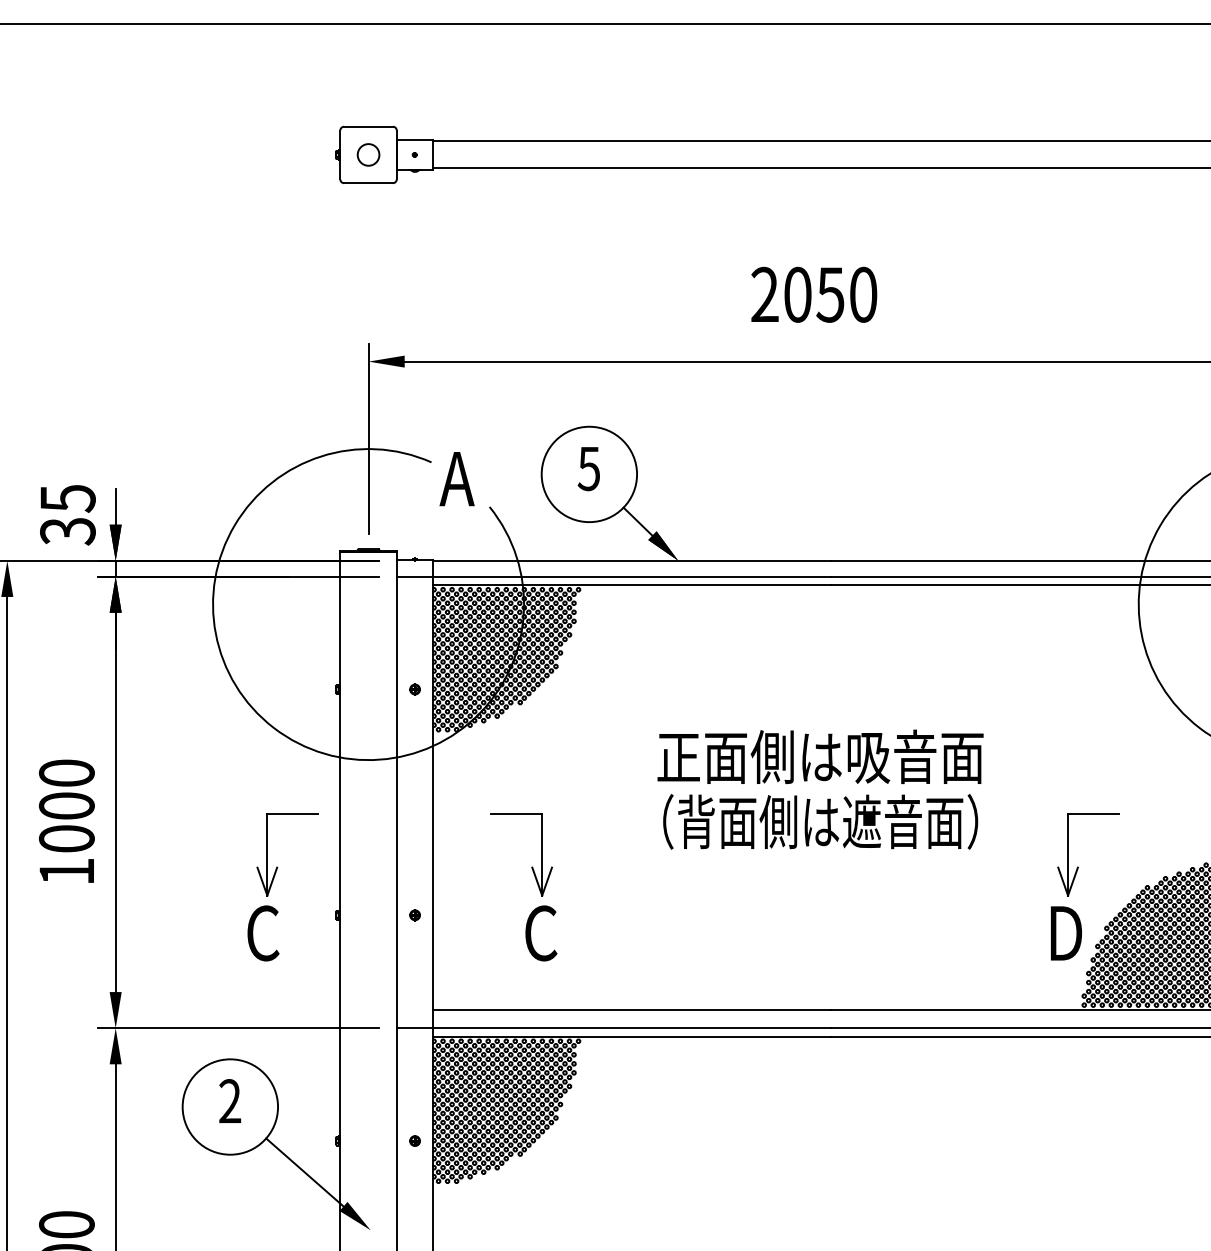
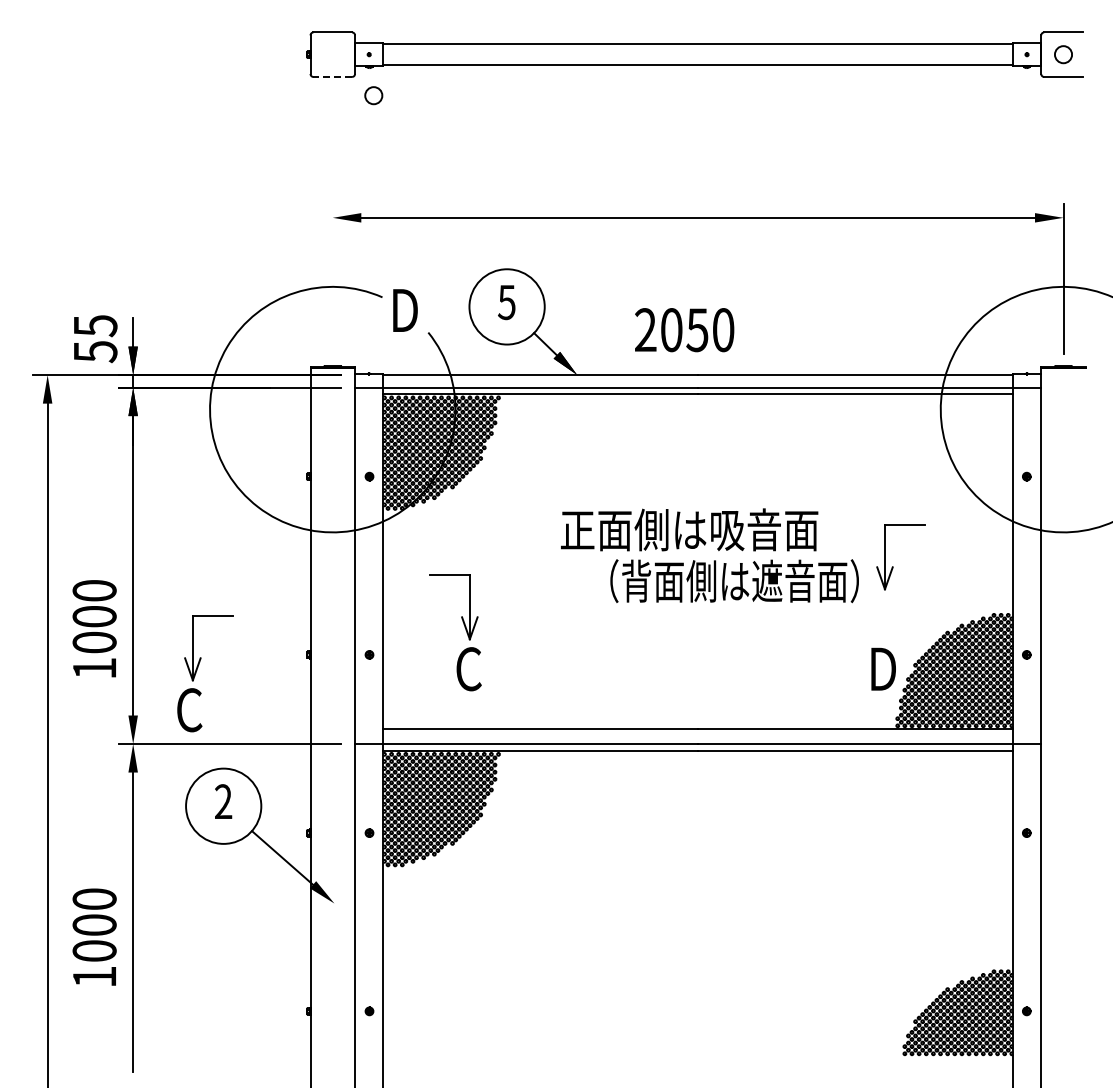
circle: (368, 154) -> (373, 95), moved
line: (368, 182) -> (332, 76), solid -> dashed
text: (814, 295) -> (684, 330), moved
line: (368, 438) -> (332, 278), removed
text: (456, 478) -> (402, 310), A -> D
text: (67, 530) -> (95, 351), 35 -> 55
text: (66, 821) -> (94, 628), moved
text: (820, 822) -> (734, 581), moved
part: (1078, 866) -> (893, 566), moved
part: (273, 883) -> (197, 670), moved

